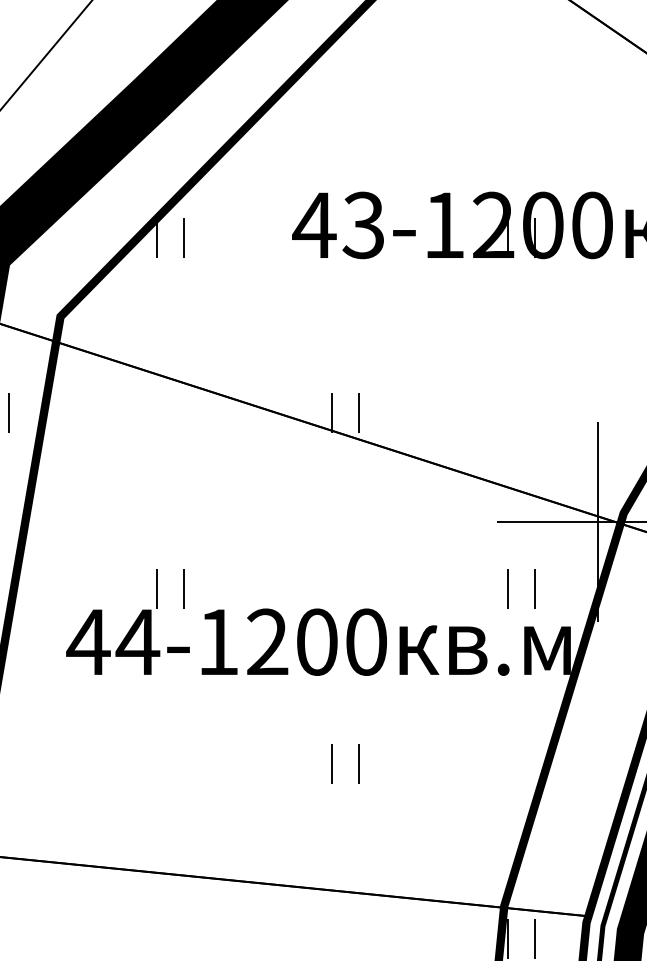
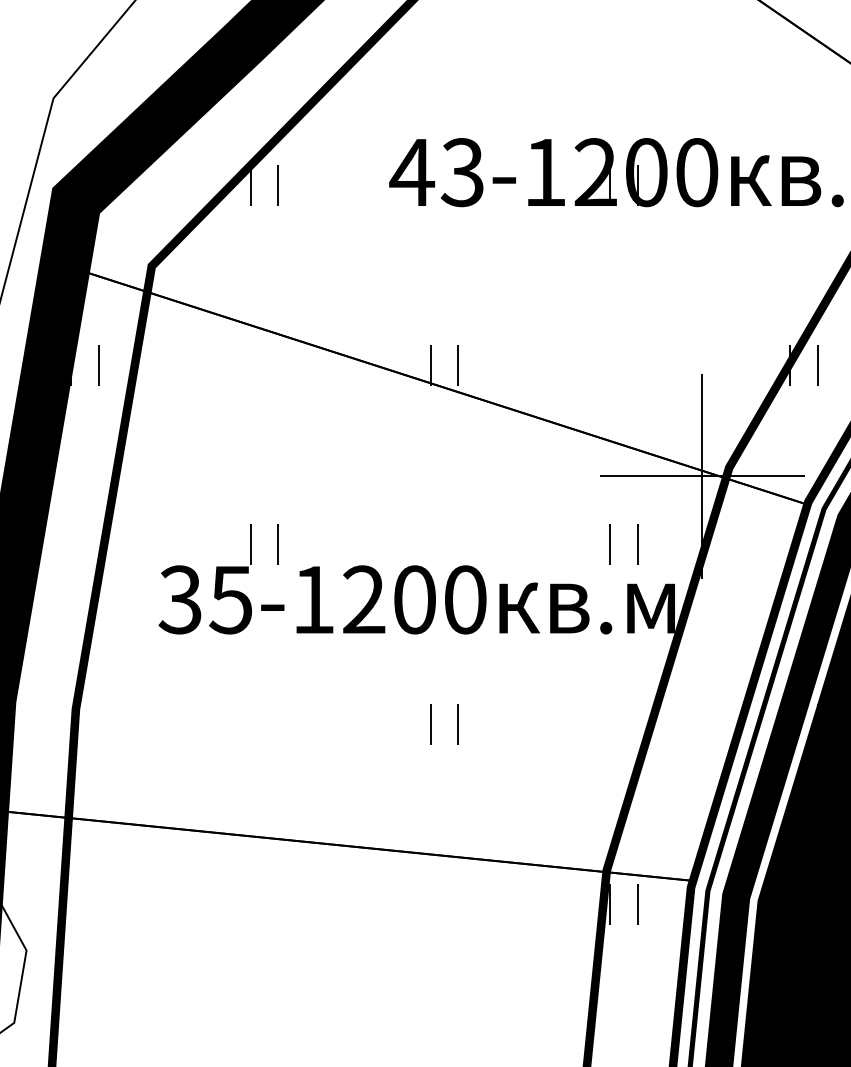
text: (112, 641) -> (205, 599), 44-1200 -> 35-1200

